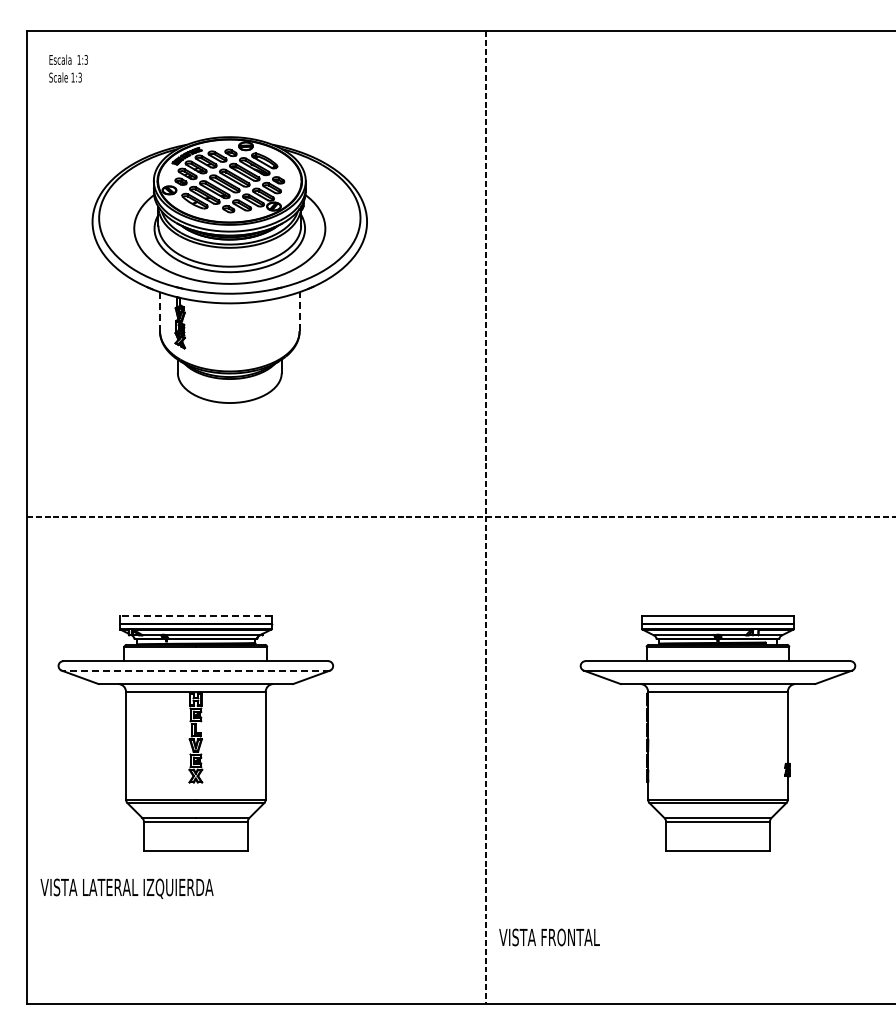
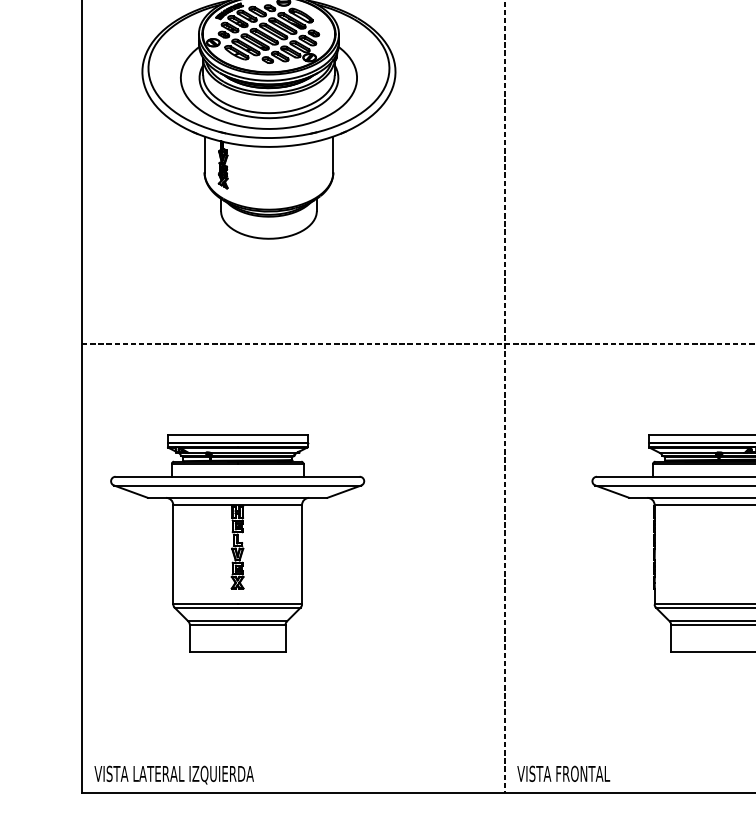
line: (299, 311) -> (333, 154), dashed -> solid
line: (159, 312) -> (204, 155), dashed -> solid
line: (195, 615) -> (237, 434), dashed -> solid
line: (195, 670) -> (237, 485), dashed -> solid
text: (126, 888) -> (173, 774), moved
text: (549, 937) -> (563, 773), moved

